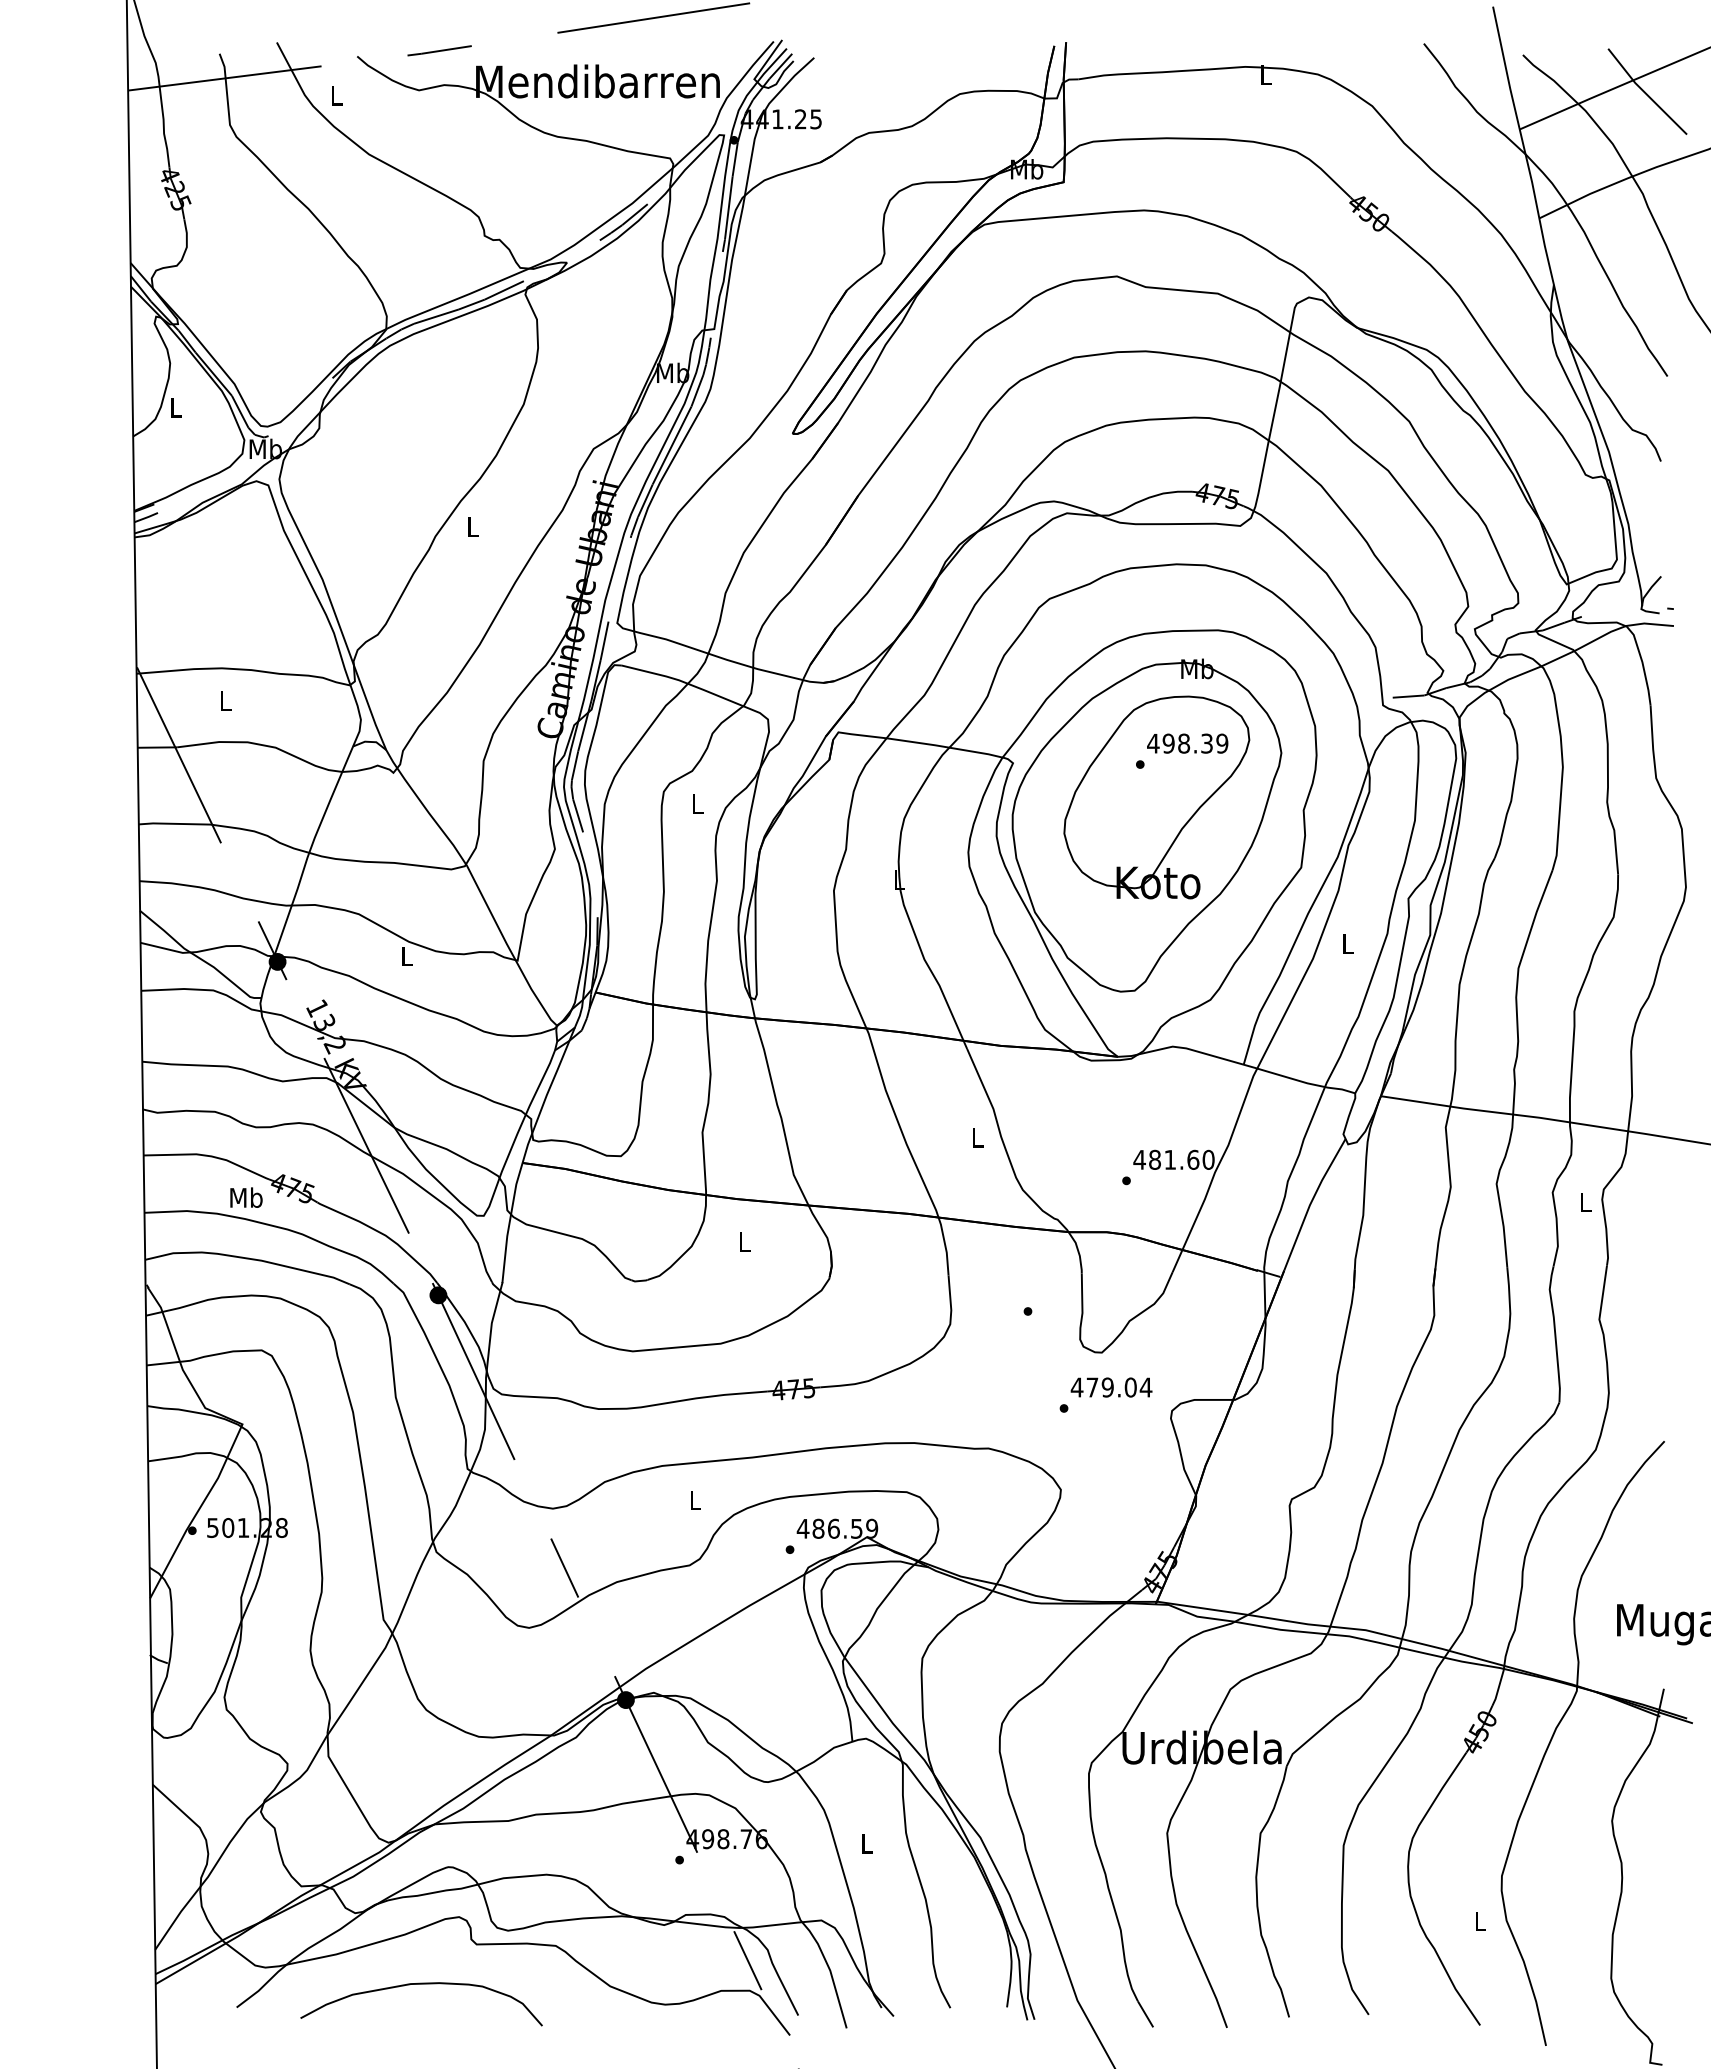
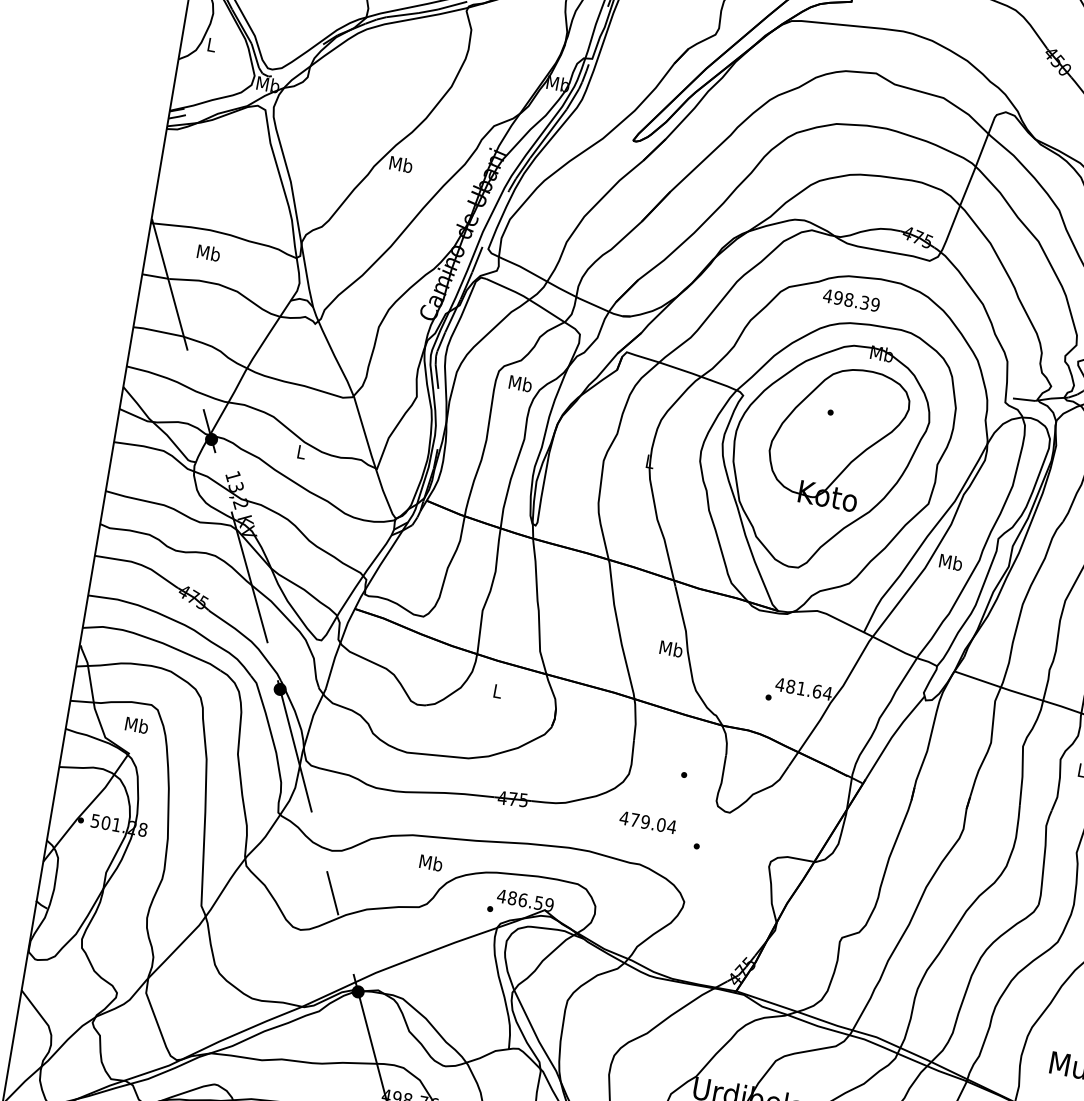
text: (473, 526) -> (401, 164), L -> Mb
text: (225, 700) -> (208, 252), L -> Mb
text: (1187, 743) -> (851, 300), moved
text: (697, 803) -> (520, 383), L -> Mb
text: (1347, 943) -> (950, 562), L -> Mb
text: (977, 1137) -> (671, 648), L -> Mb
text: (1208, 1159) -> (827, 693), 481.60 -> 481.64
text: (246, 1197) -> (136, 725), moved
text: (1111, 1387) -> (648, 822), moved
text: (695, 1499) -> (431, 862), L -> Mb

